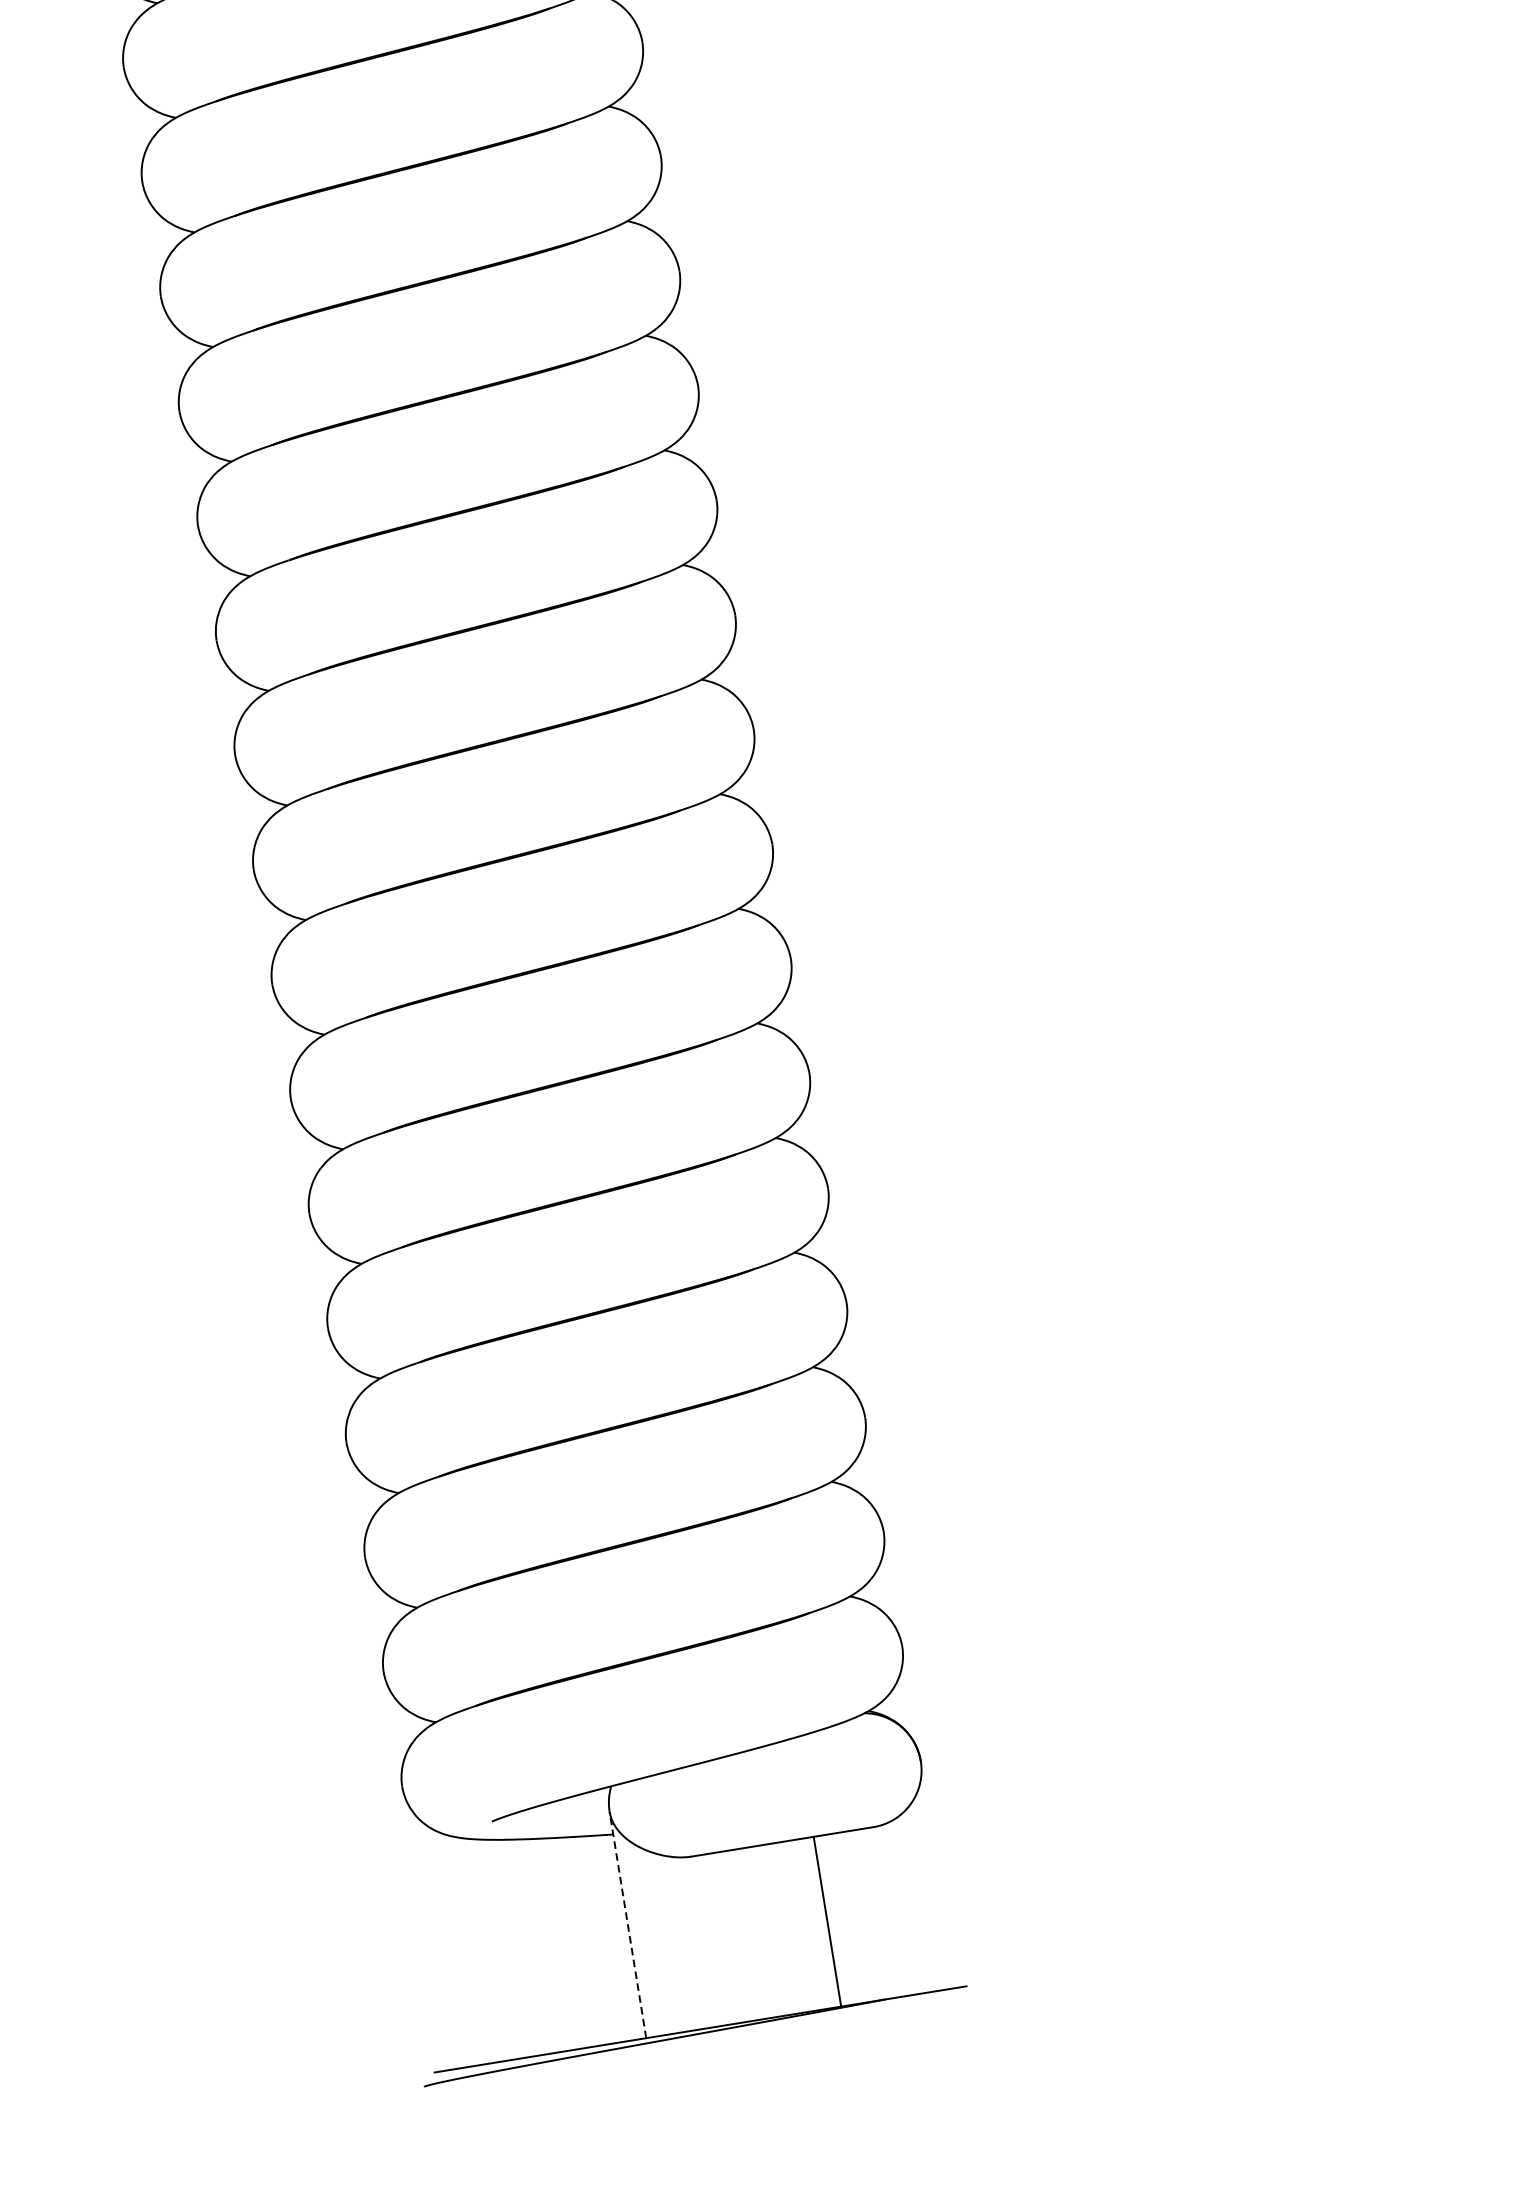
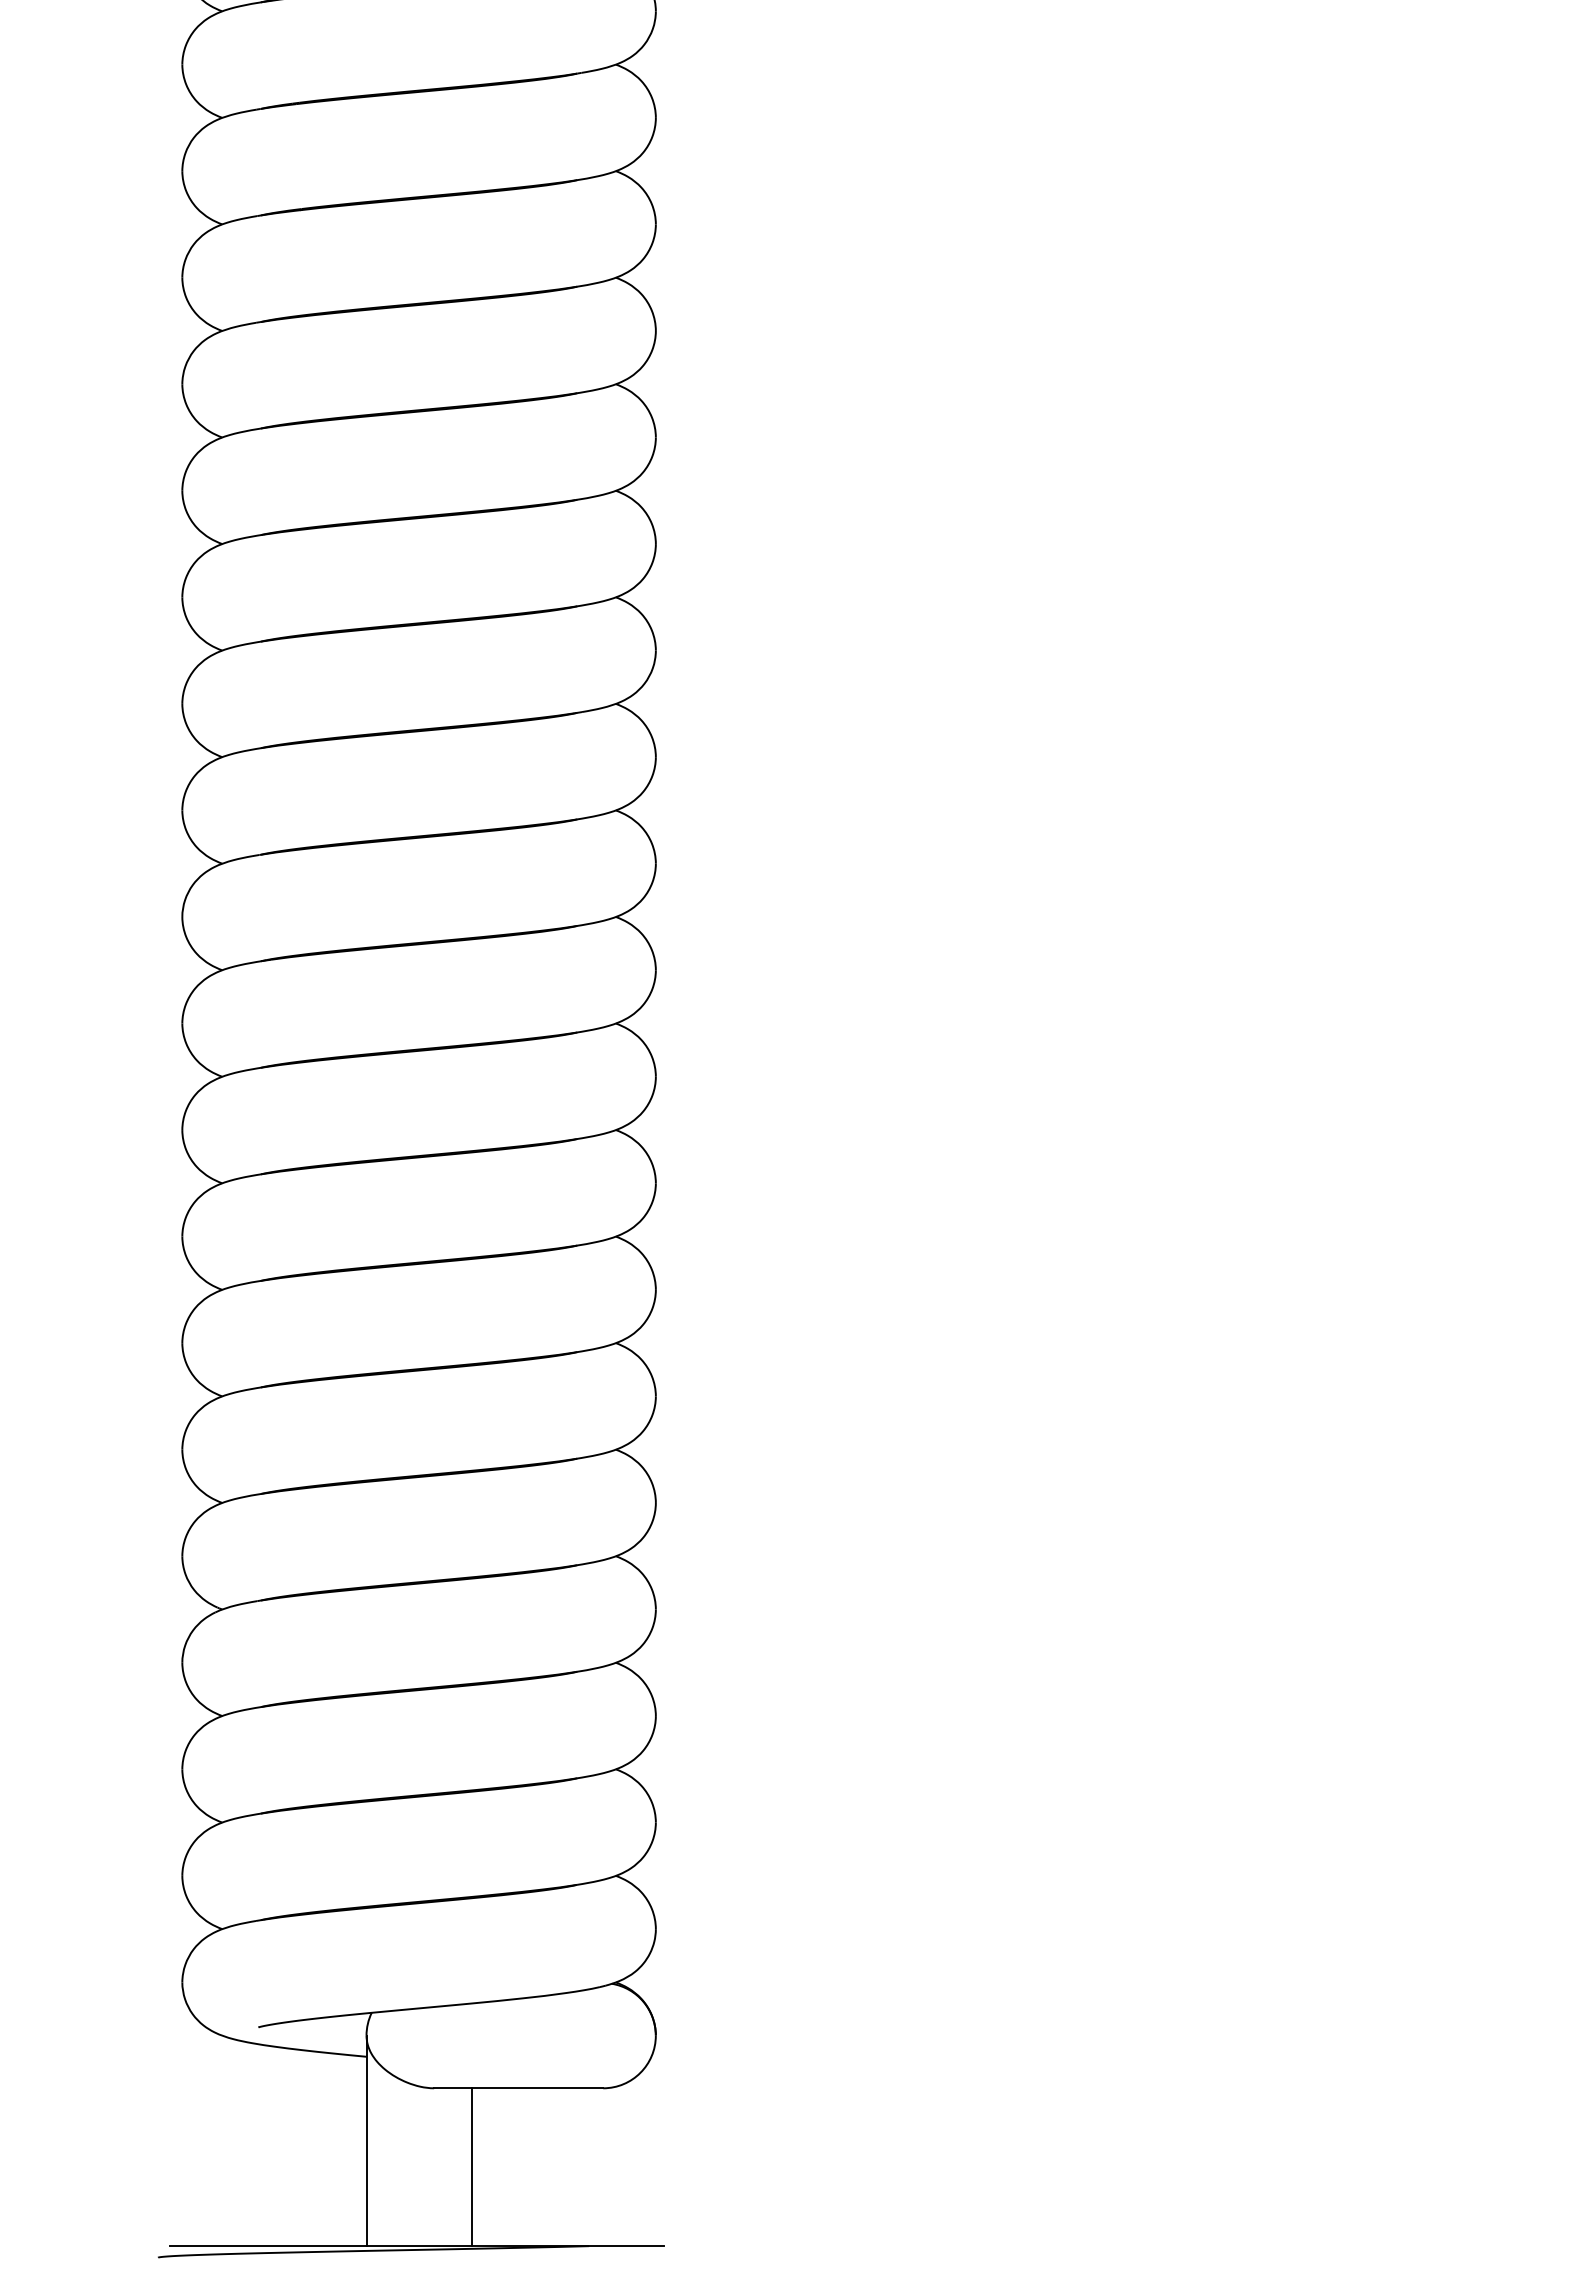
line: (827, 1922) -> (471, 2167), moved
line: (627, 1924) -> (366, 2140), dashed -> solid

